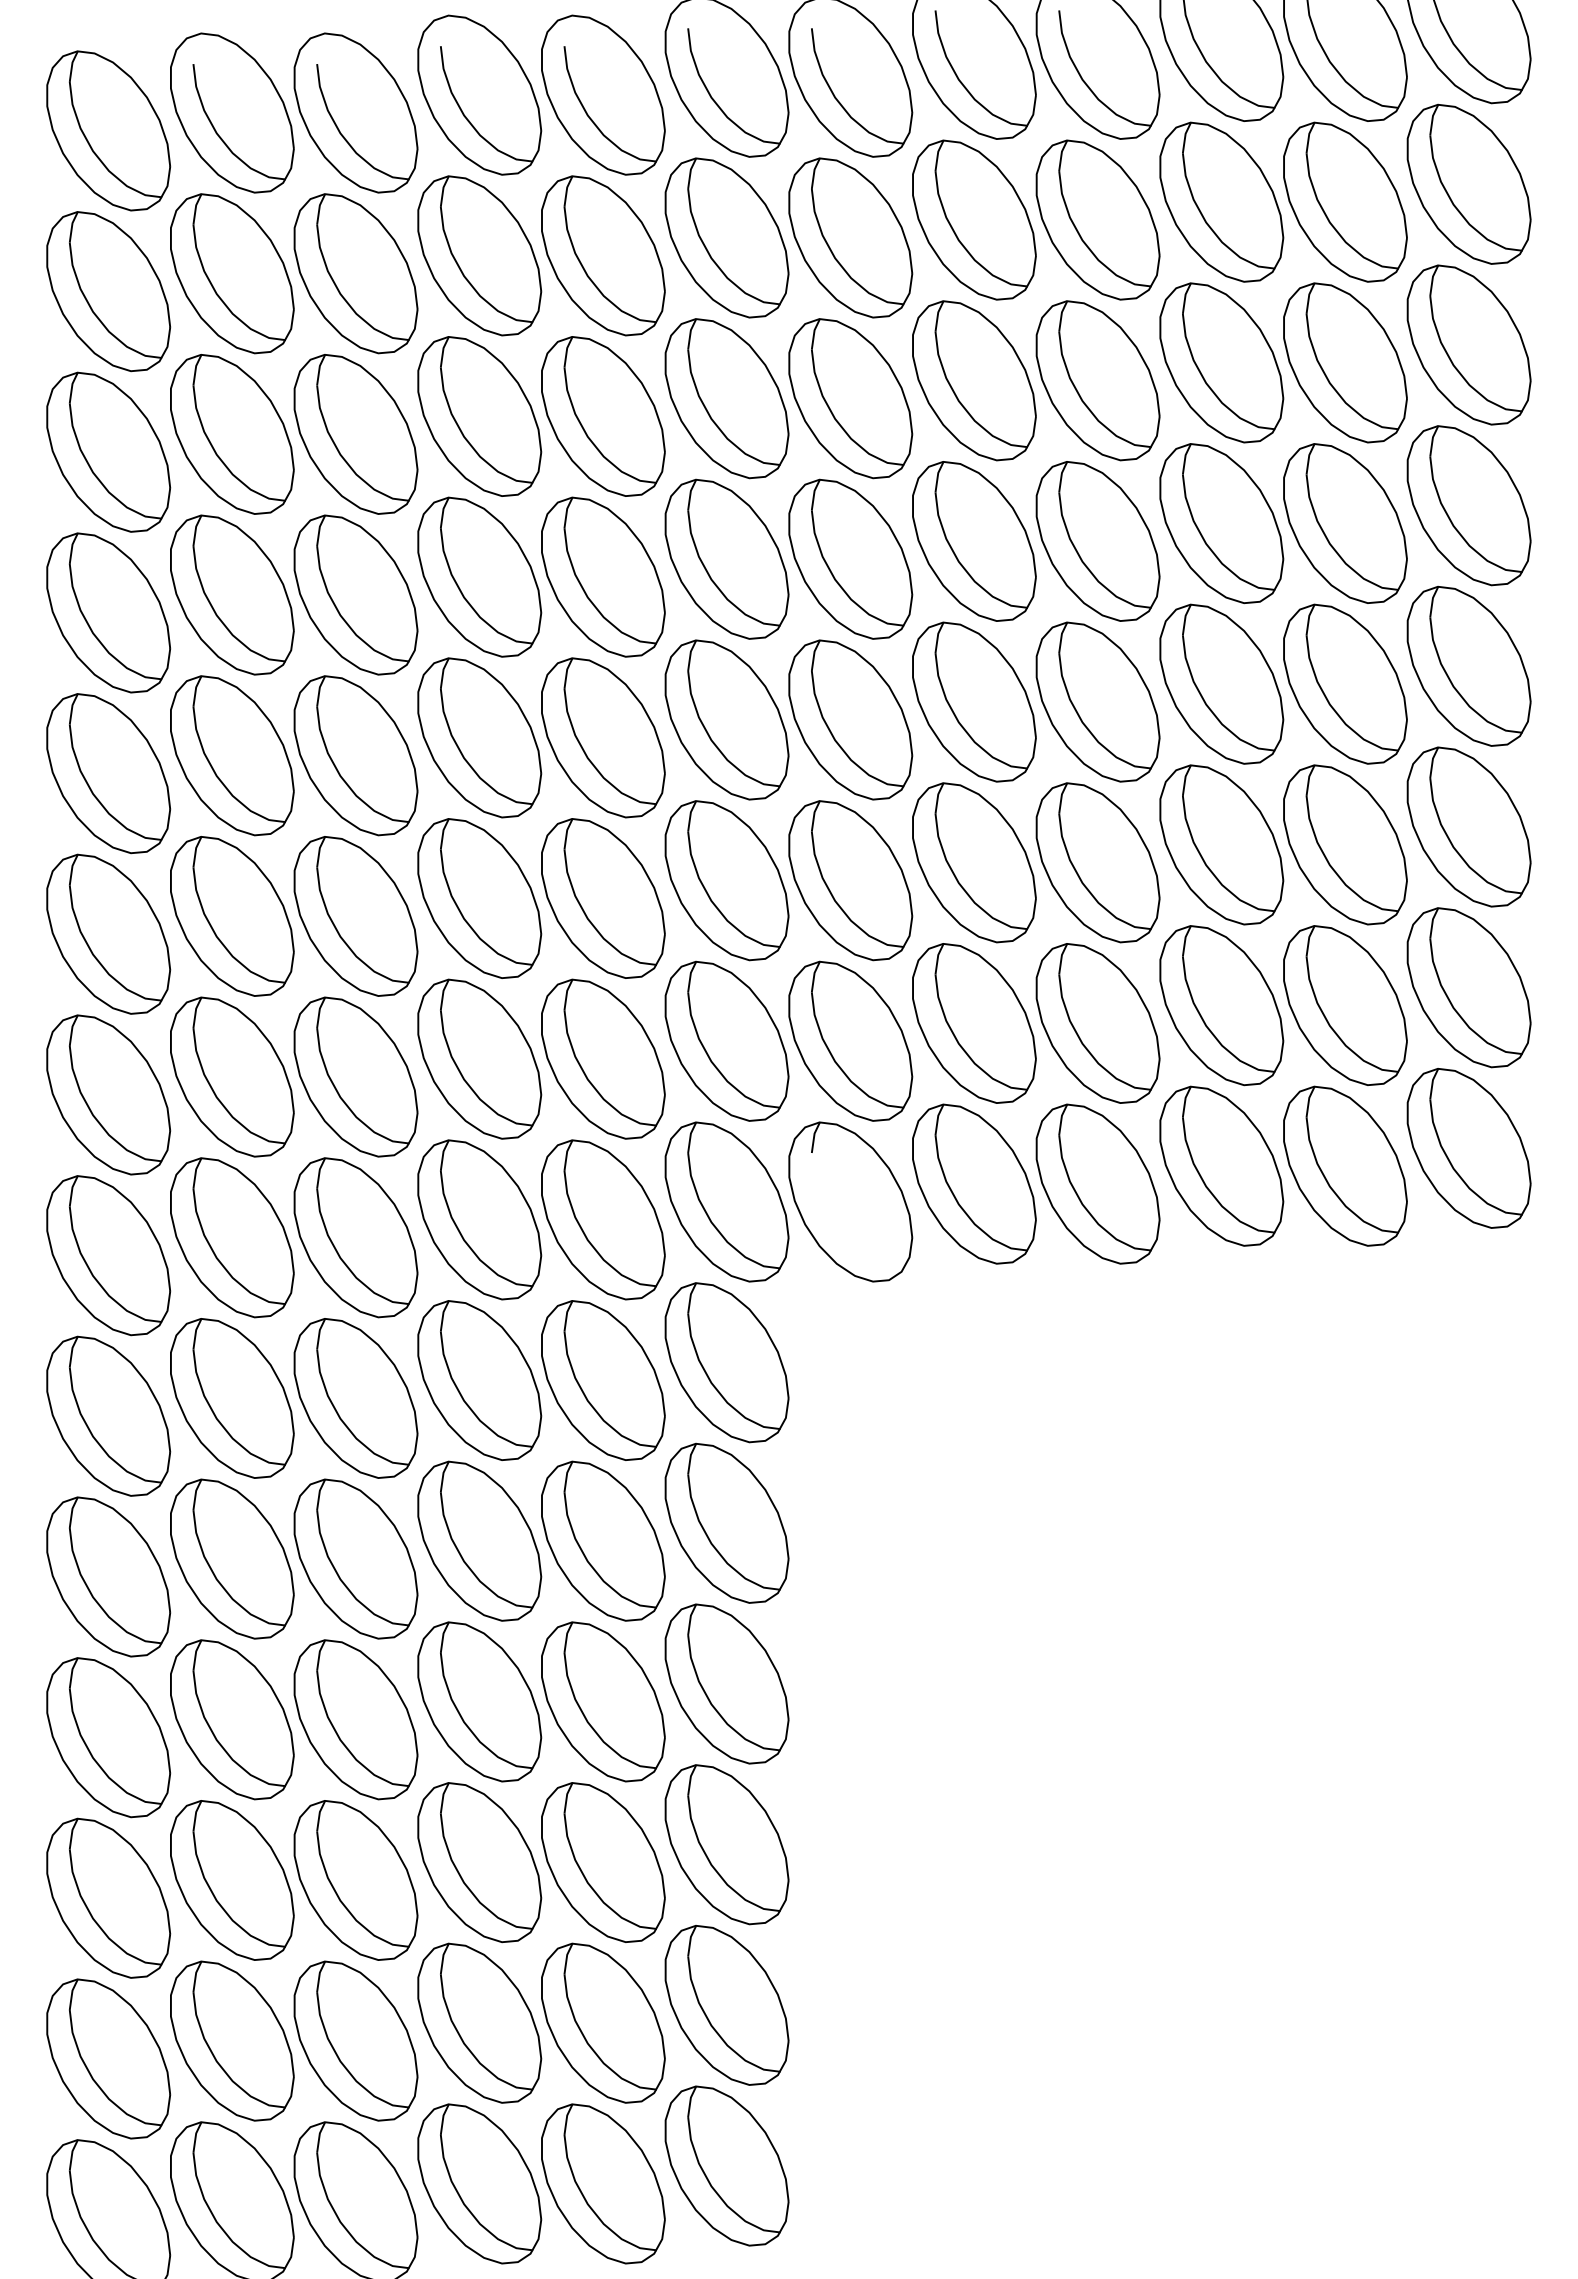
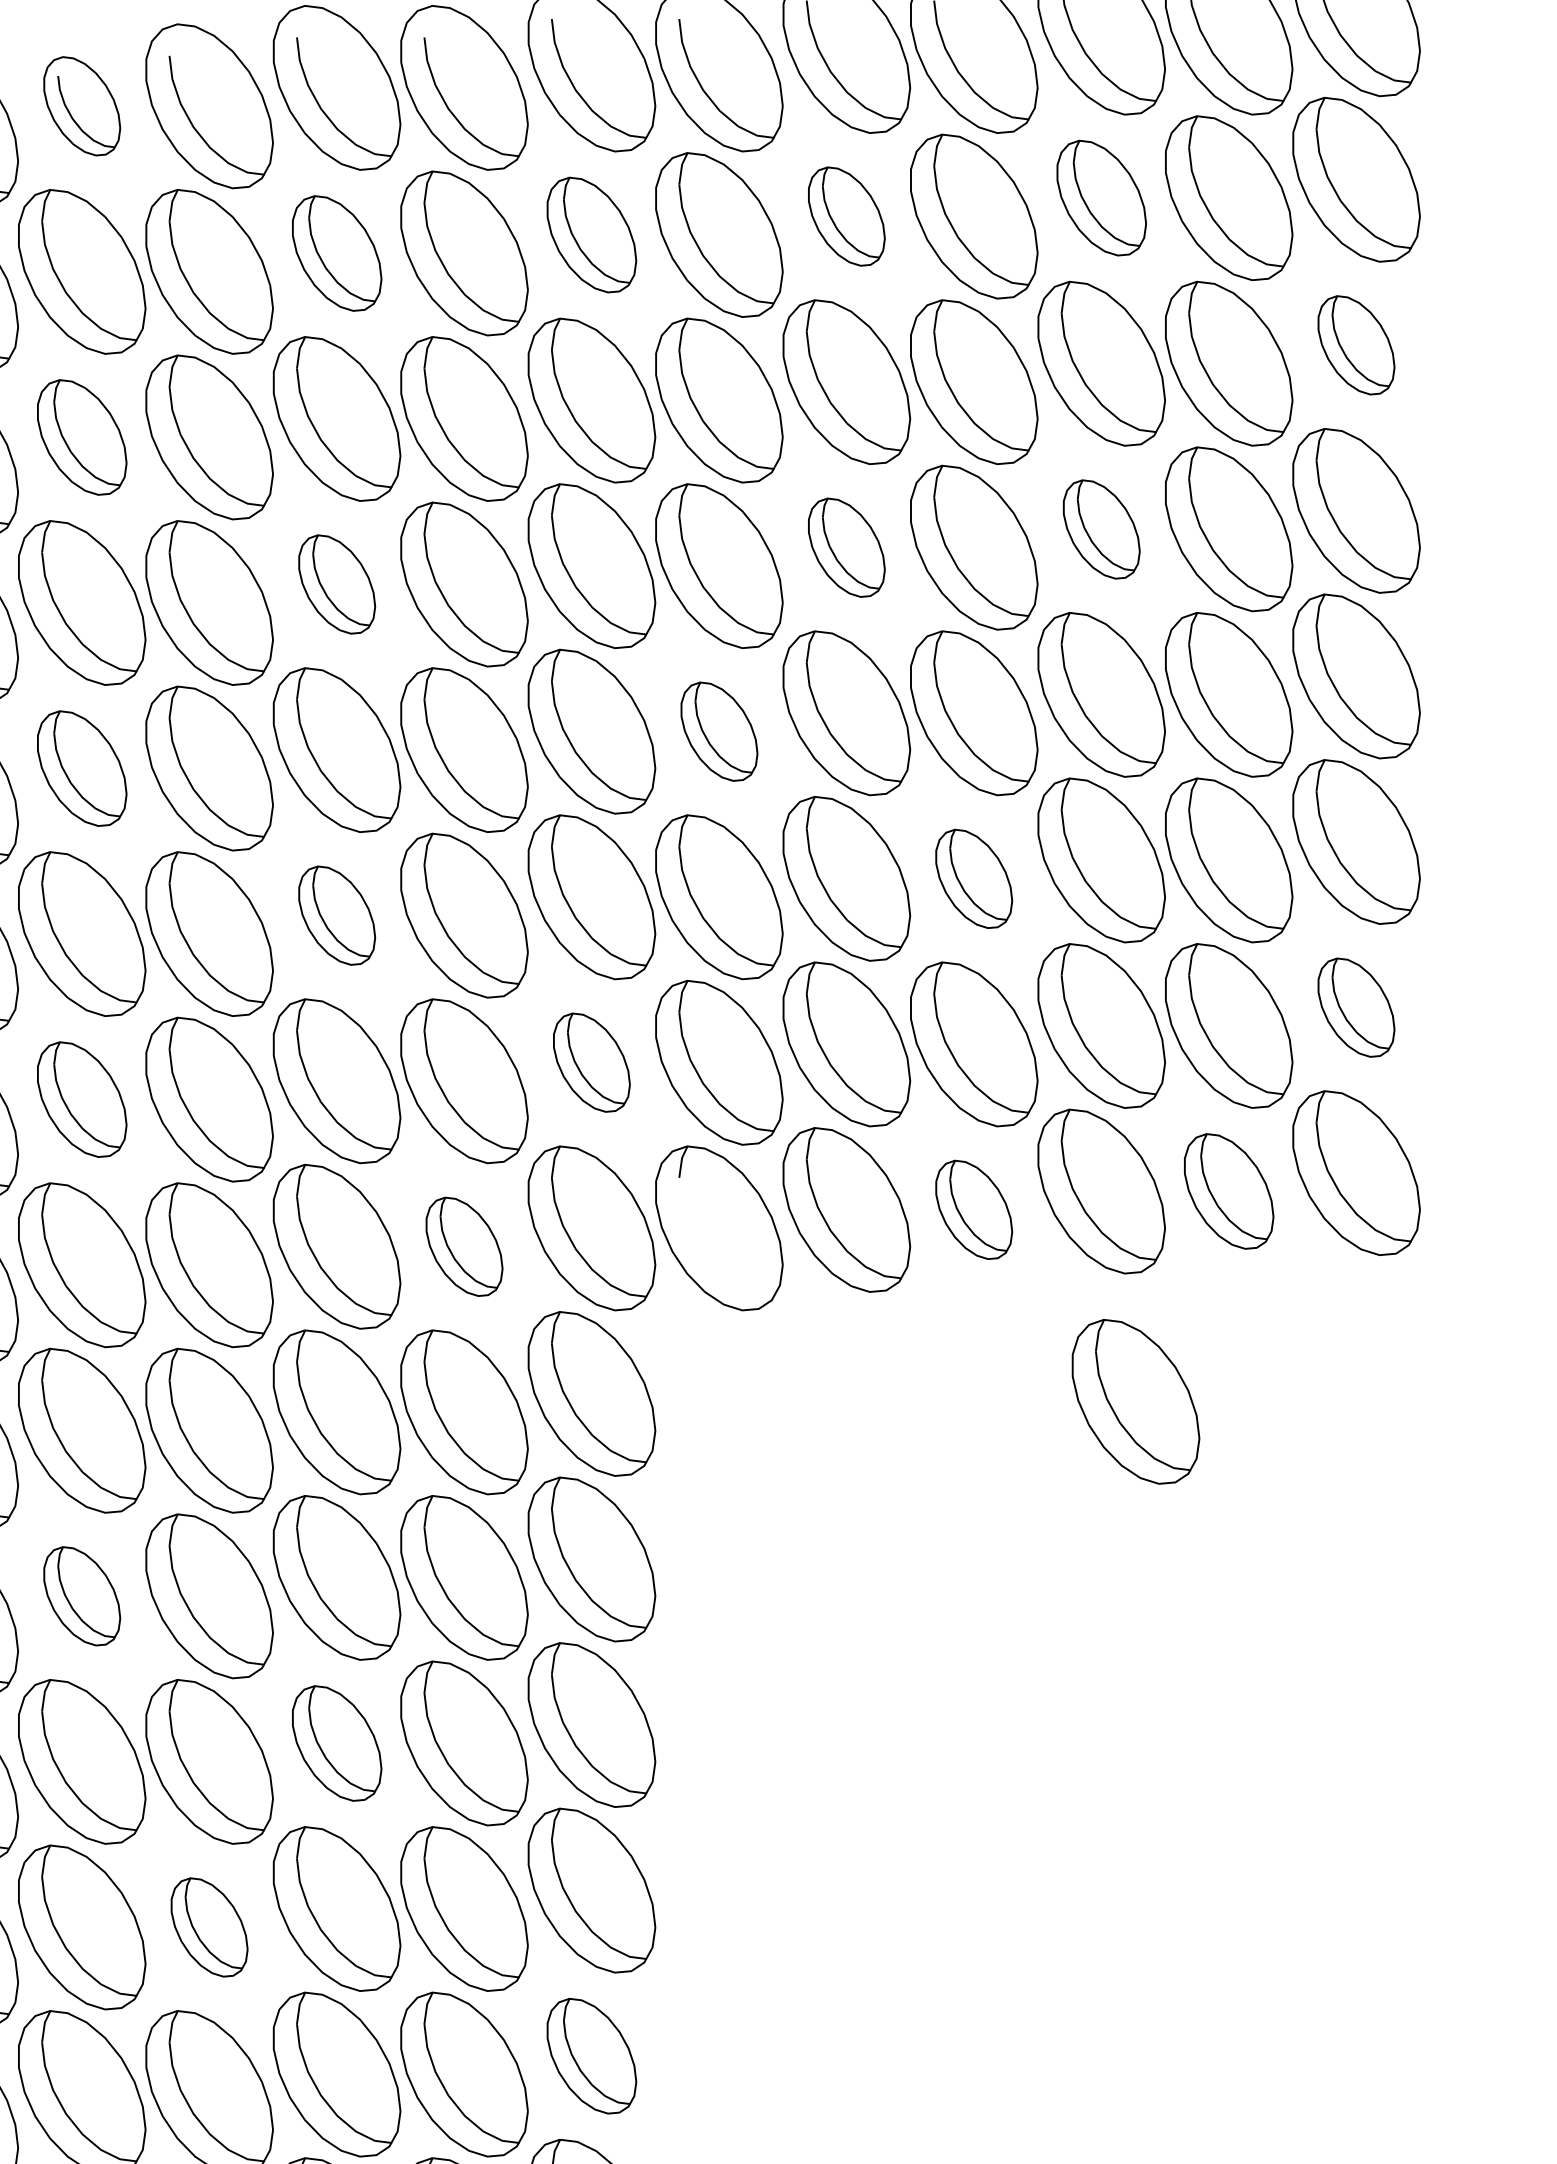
part: (232, 112) -> (82, 105), size x0.6
part: (1221, 201) -> (1101, 197), size x0.7
part: (974, 219) -> (846, 216), size x0.6
part: (726, 237) -> (591, 234), size x0.7
part: (479, 255) -> (336, 253), size x0.7
part: (1468, 344) -> (1355, 344), size x0.6
part: (232, 434) -> (82, 437), size x0.7
part: (1221, 523) -> (1101, 529), size x0.6
part: (974, 541) -> (846, 547), size x0.6
part: (479, 576) -> (336, 583), size x0.6
part: (850, 719) -> (719, 731), size x0.6
part: (232, 755) -> (82, 768), size x0.7
part: (1097, 862) -> (973, 878), size x0.6
part: (479, 898) -> (336, 915), size x0.6
part: (1468, 987) -> (1355, 1007), size x0.6
part: (726, 1040) -> (591, 1061), size x0.6
part: (232, 1076) -> (82, 1099), size x0.7
part: (1345, 1165) -> (1229, 1190), size x0.7
part: (1097, 1183) -> (973, 1209), size x0.6
part: (603, 1219) -> (464, 1246), size x0.6
part: (1254, 1369) -> (1135, 1400), added
part: (232, 1558) -> (82, 1595), size x0.6
part: (479, 1701) -> (336, 1743), size x0.7
part: (355, 1880) -> (209, 1927), size x0.6
part: (726, 2005) -> (591, 2056), size x0.7

